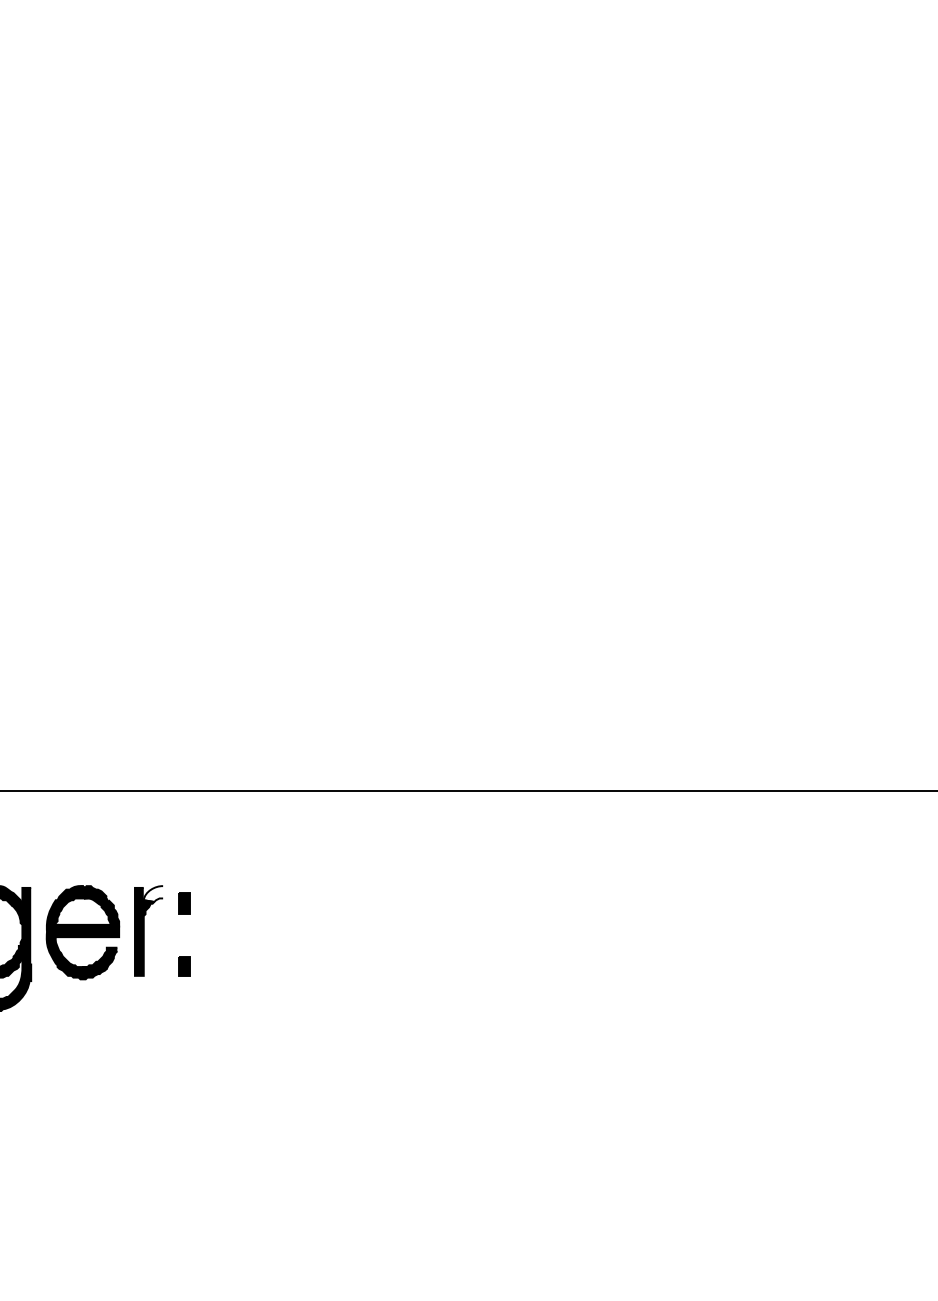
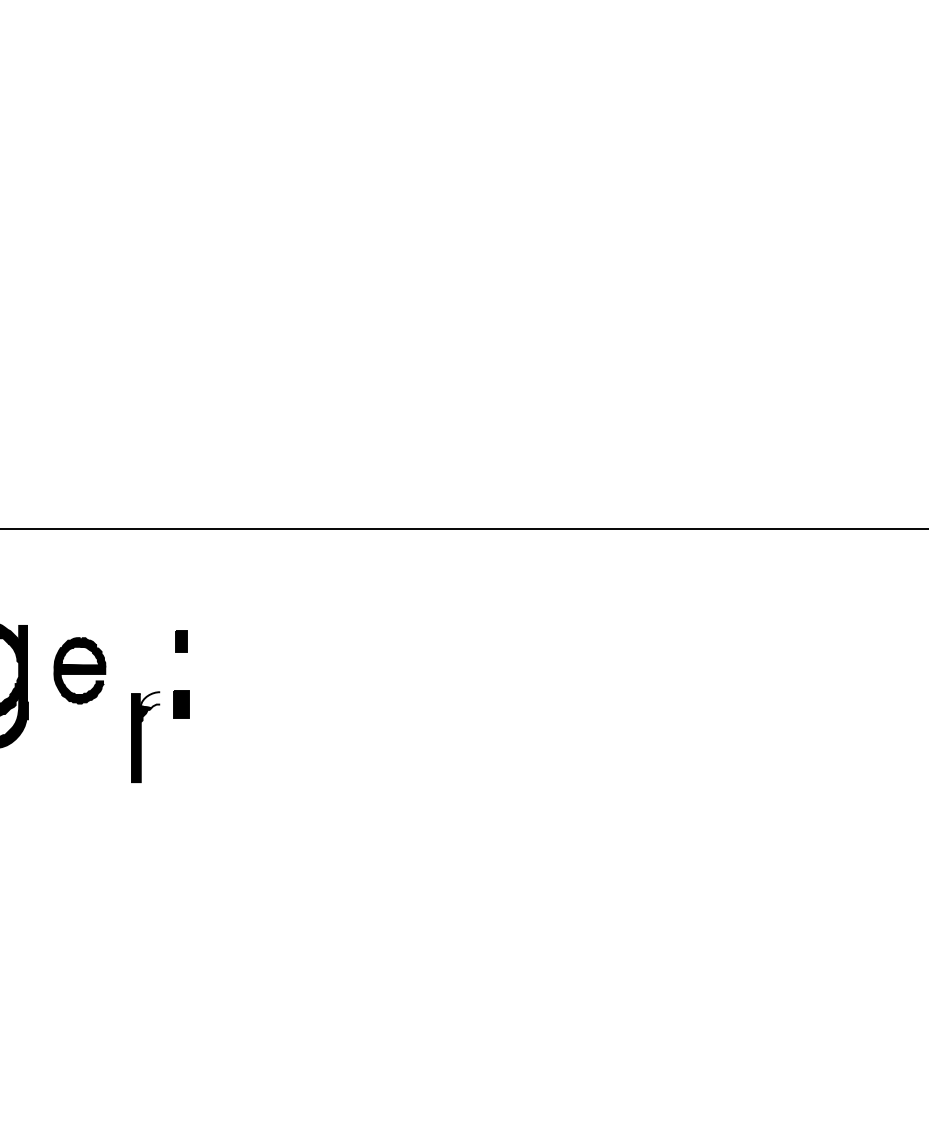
part: (148, 930) -> (145, 736), moved
part: (82, 932) -> (79, 670), size x0.7
part: (184, 966) -> (181, 704), size x1.4

